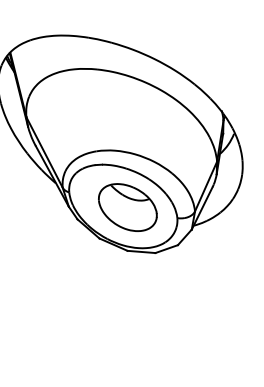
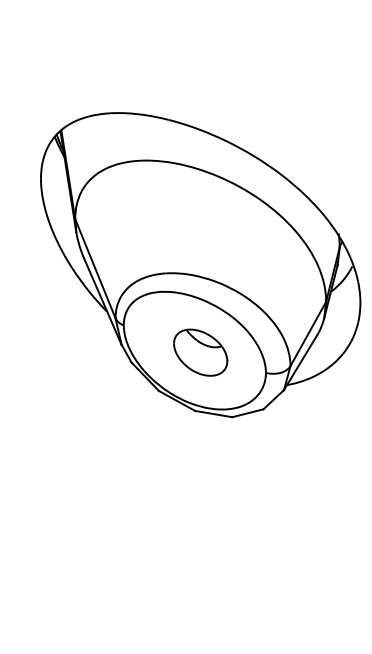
part: (127, 207) -> (200, 352), size x0.7

